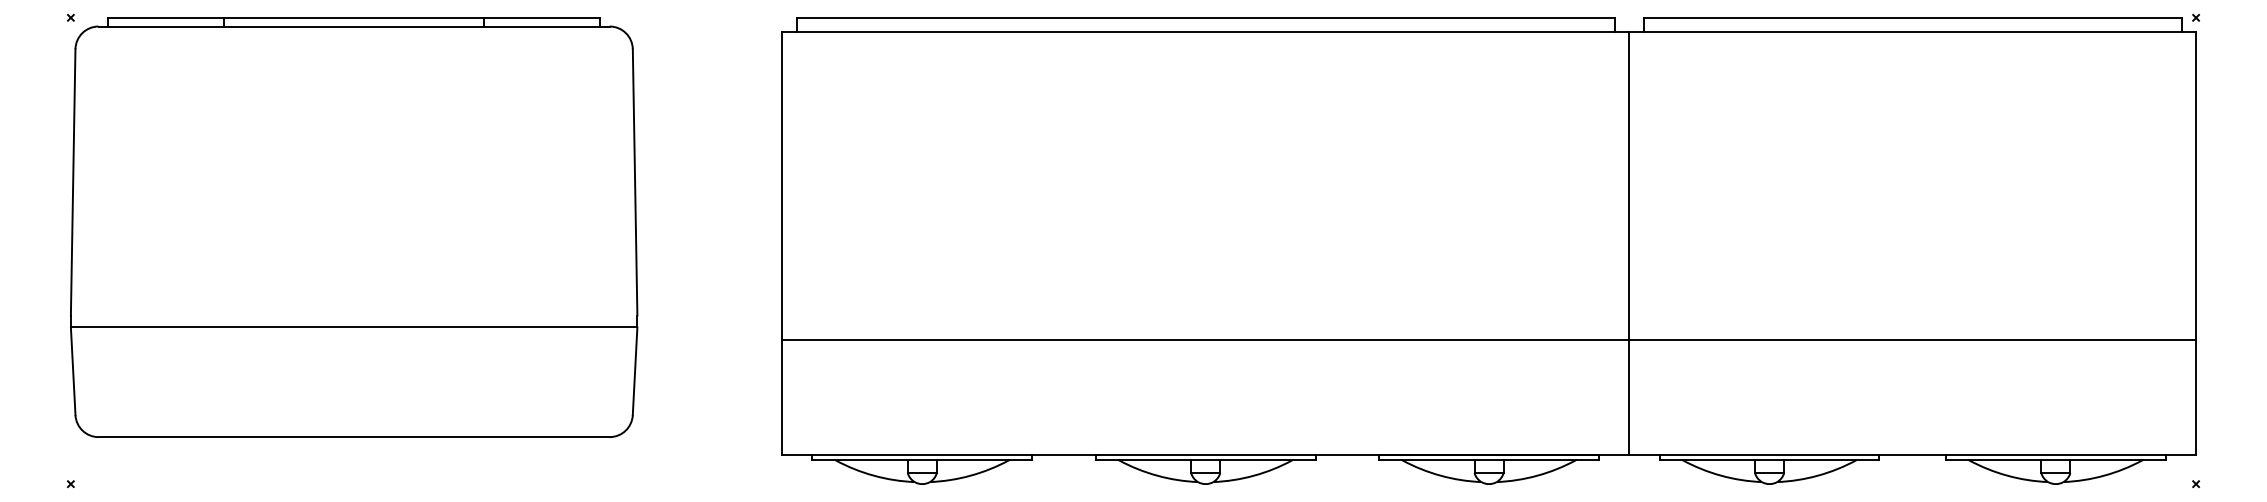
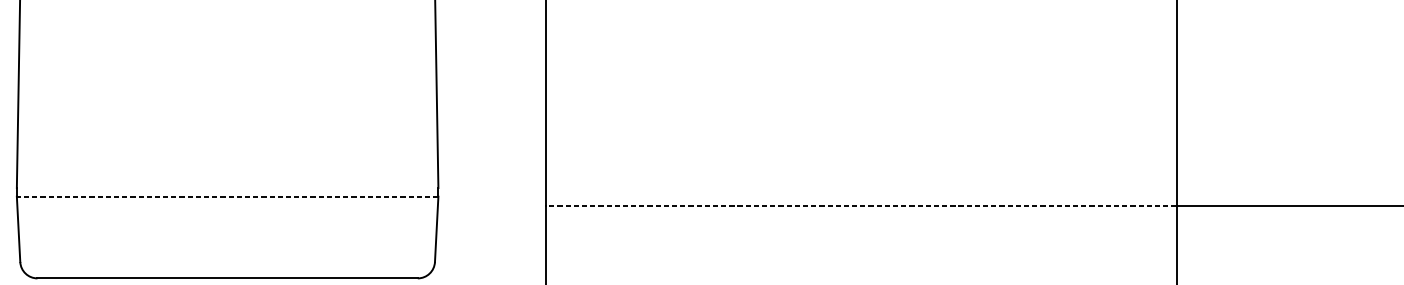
line: (353, 327) -> (227, 196), solid -> dashed
line: (1205, 340) -> (861, 206), solid -> dashed

